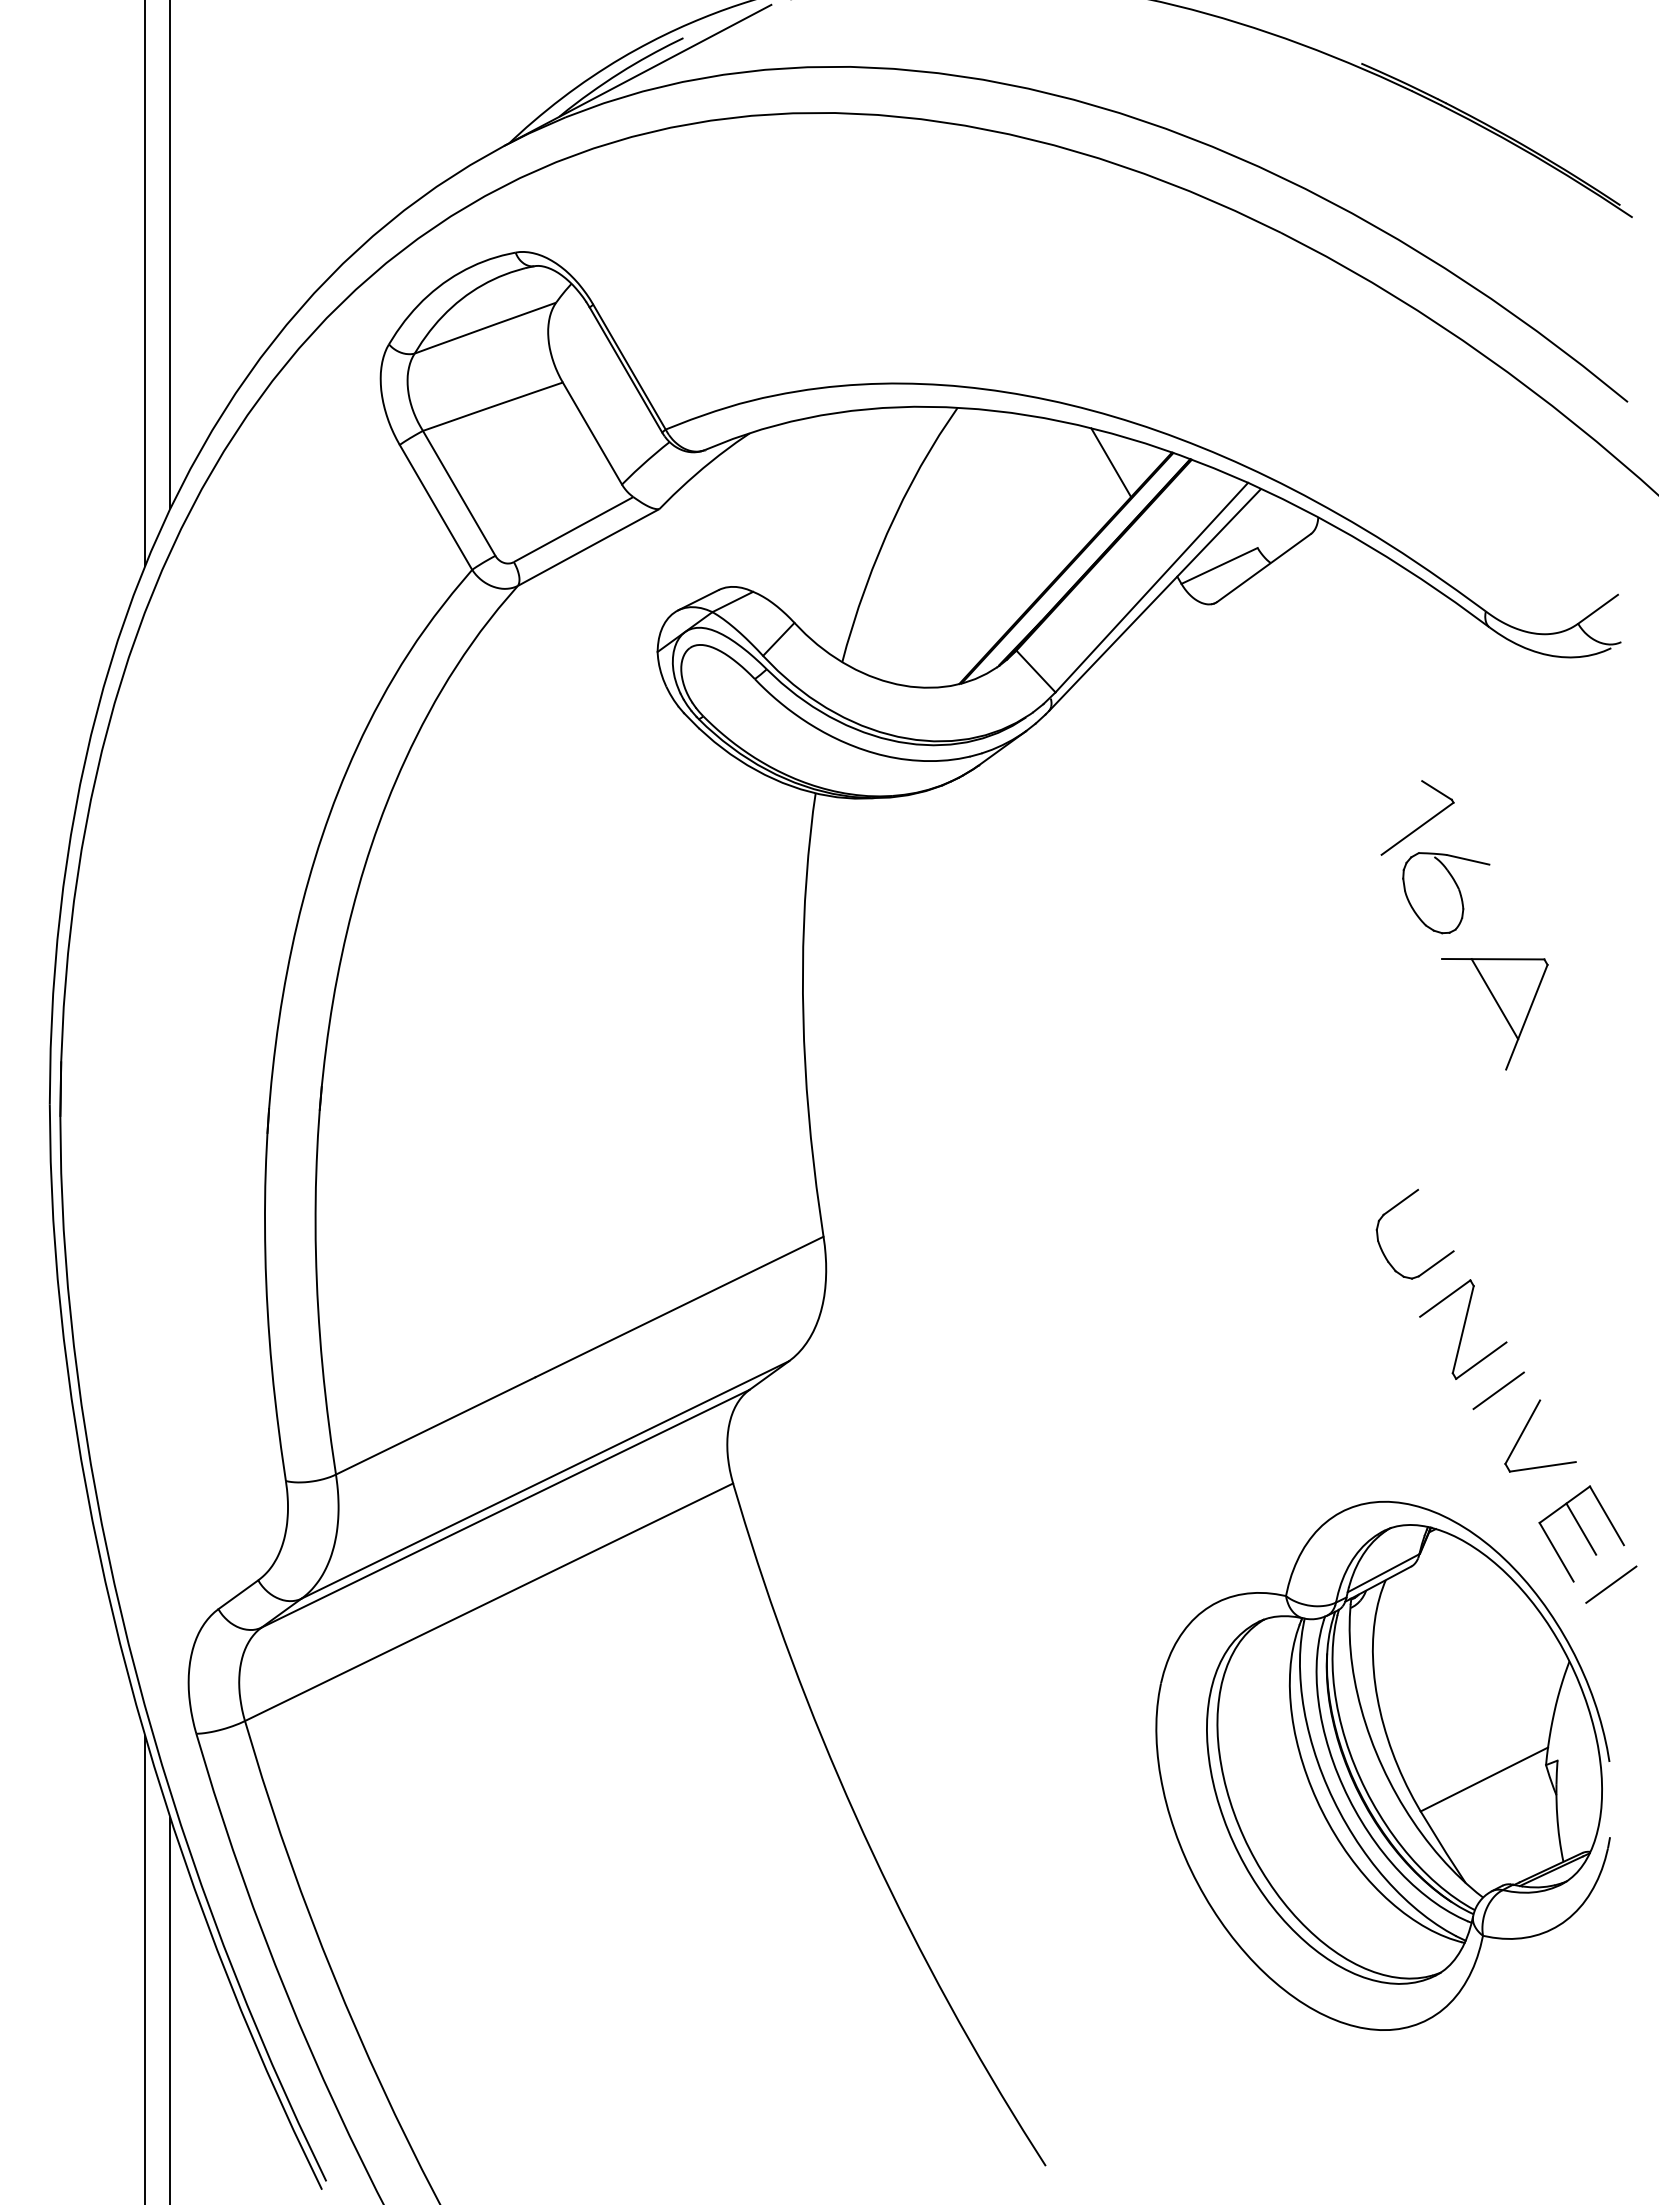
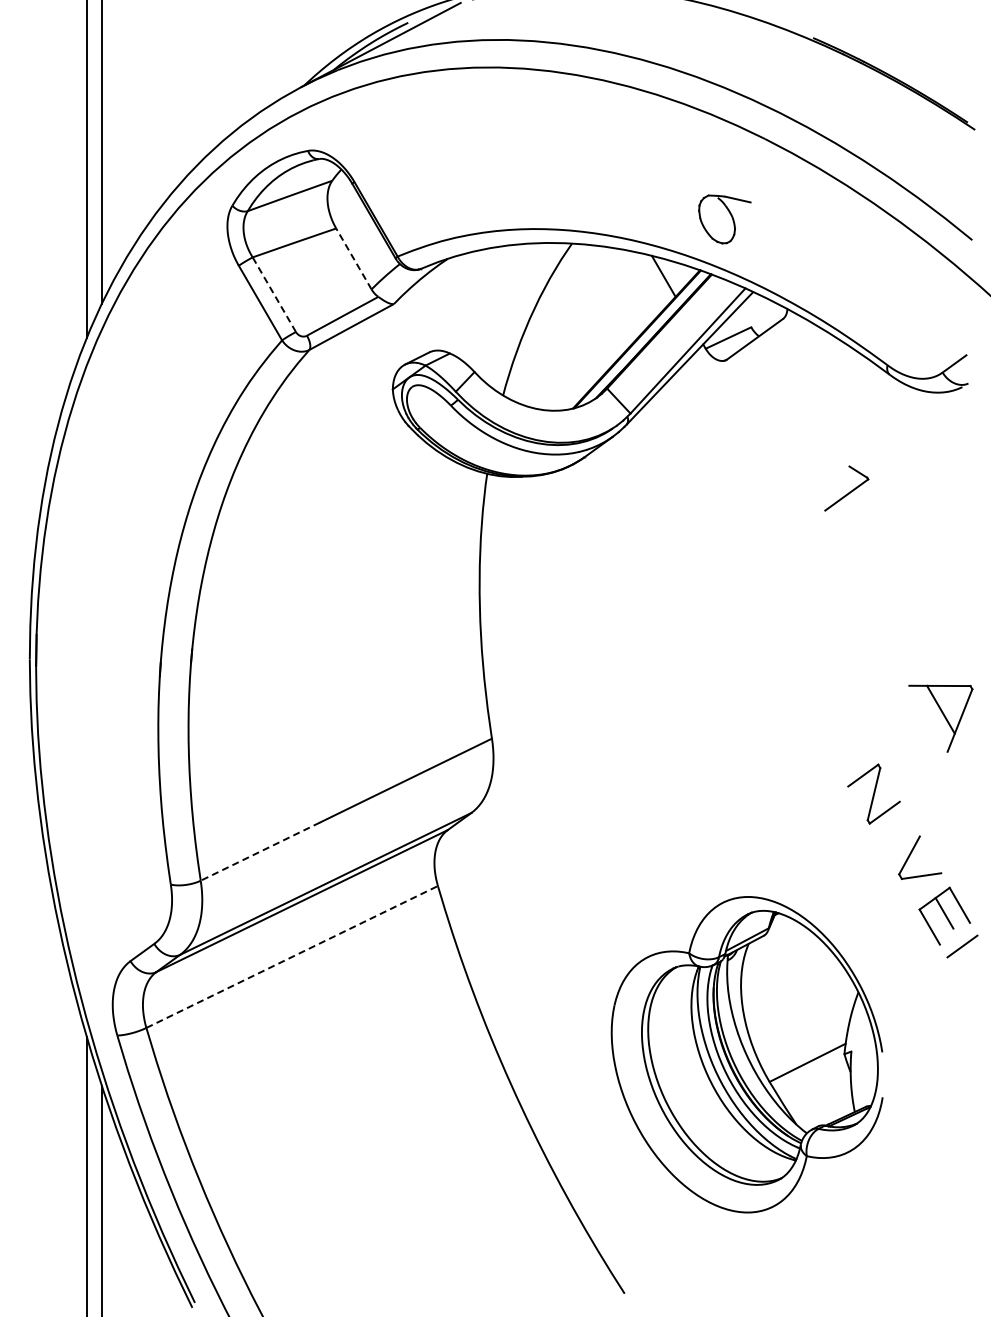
line: (591, 432) -> (353, 258), solid -> dashed
line: (459, 493) -> (274, 294), solid -> dashed
part: (1445, 893) -> (724, 219), moved
part: (1494, 1013) -> (940, 718), moved
part: (1398, 1206) -> (835, 720), removed
line: (1499, 1390) -> (895, 830), removed
line: (434, 1425) -> (259, 851), solid -> dashed
line: (489, 1601) -> (292, 956), solid -> dashed
part: (1382, 1765) -> (746, 1054), moved

